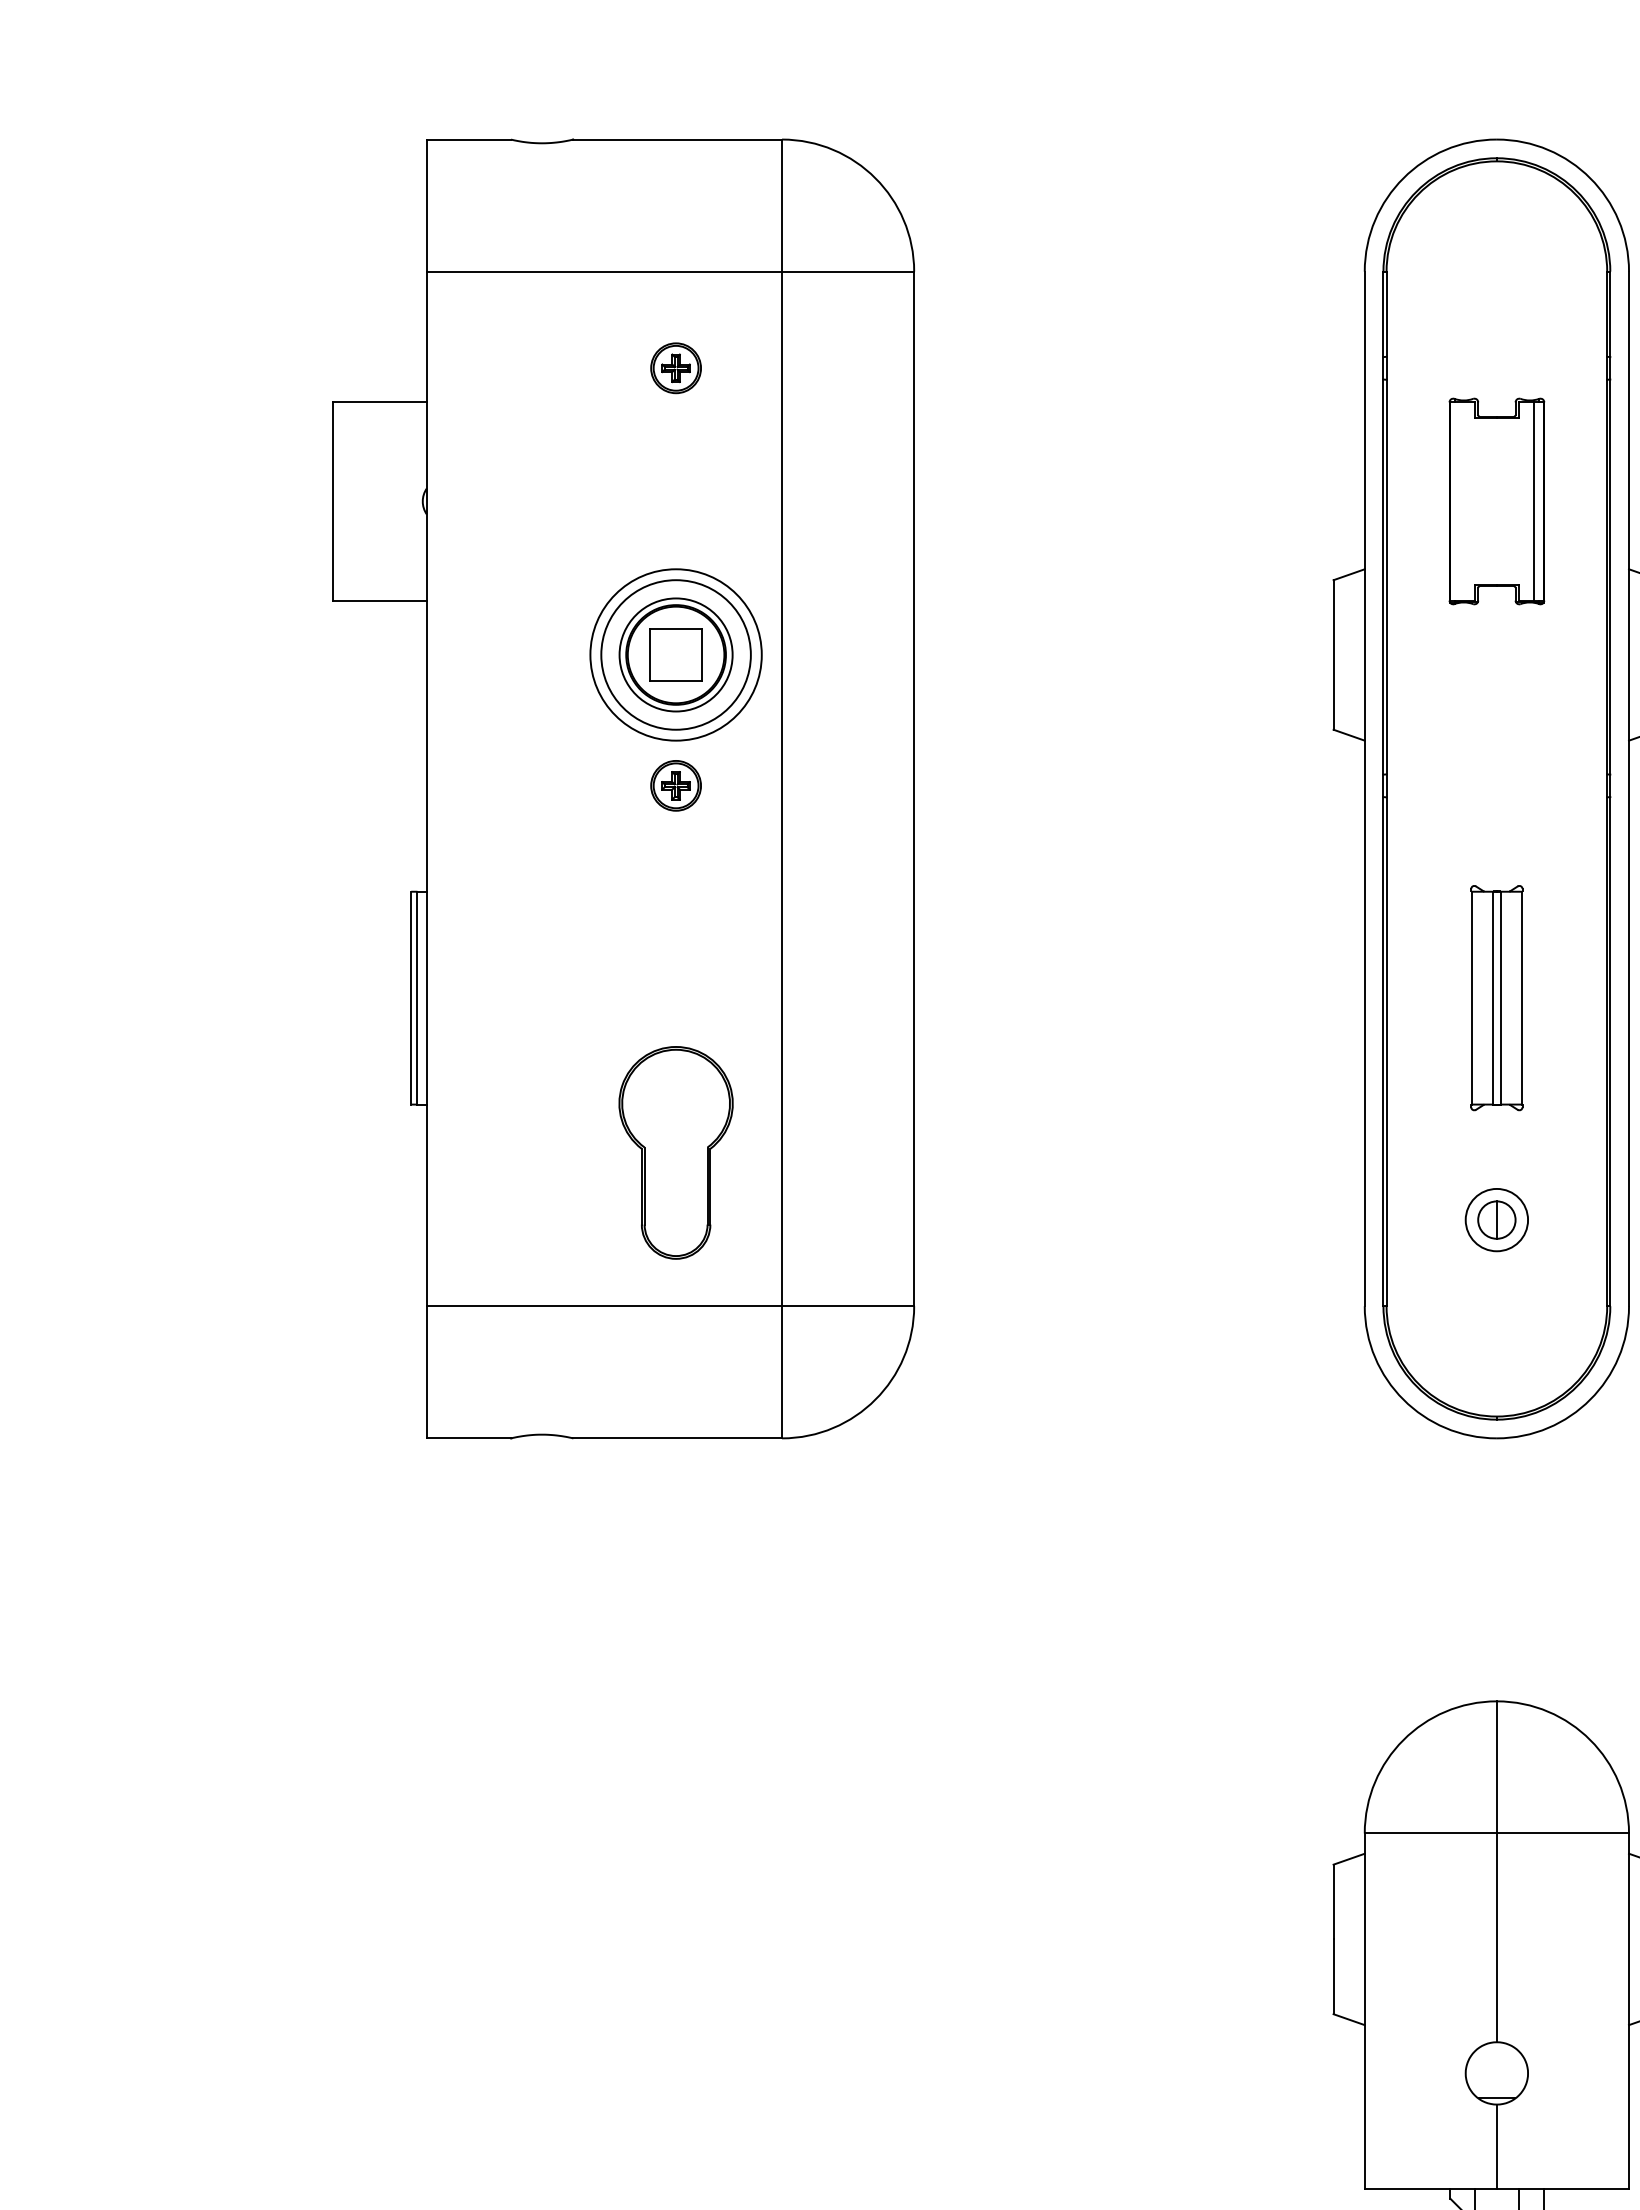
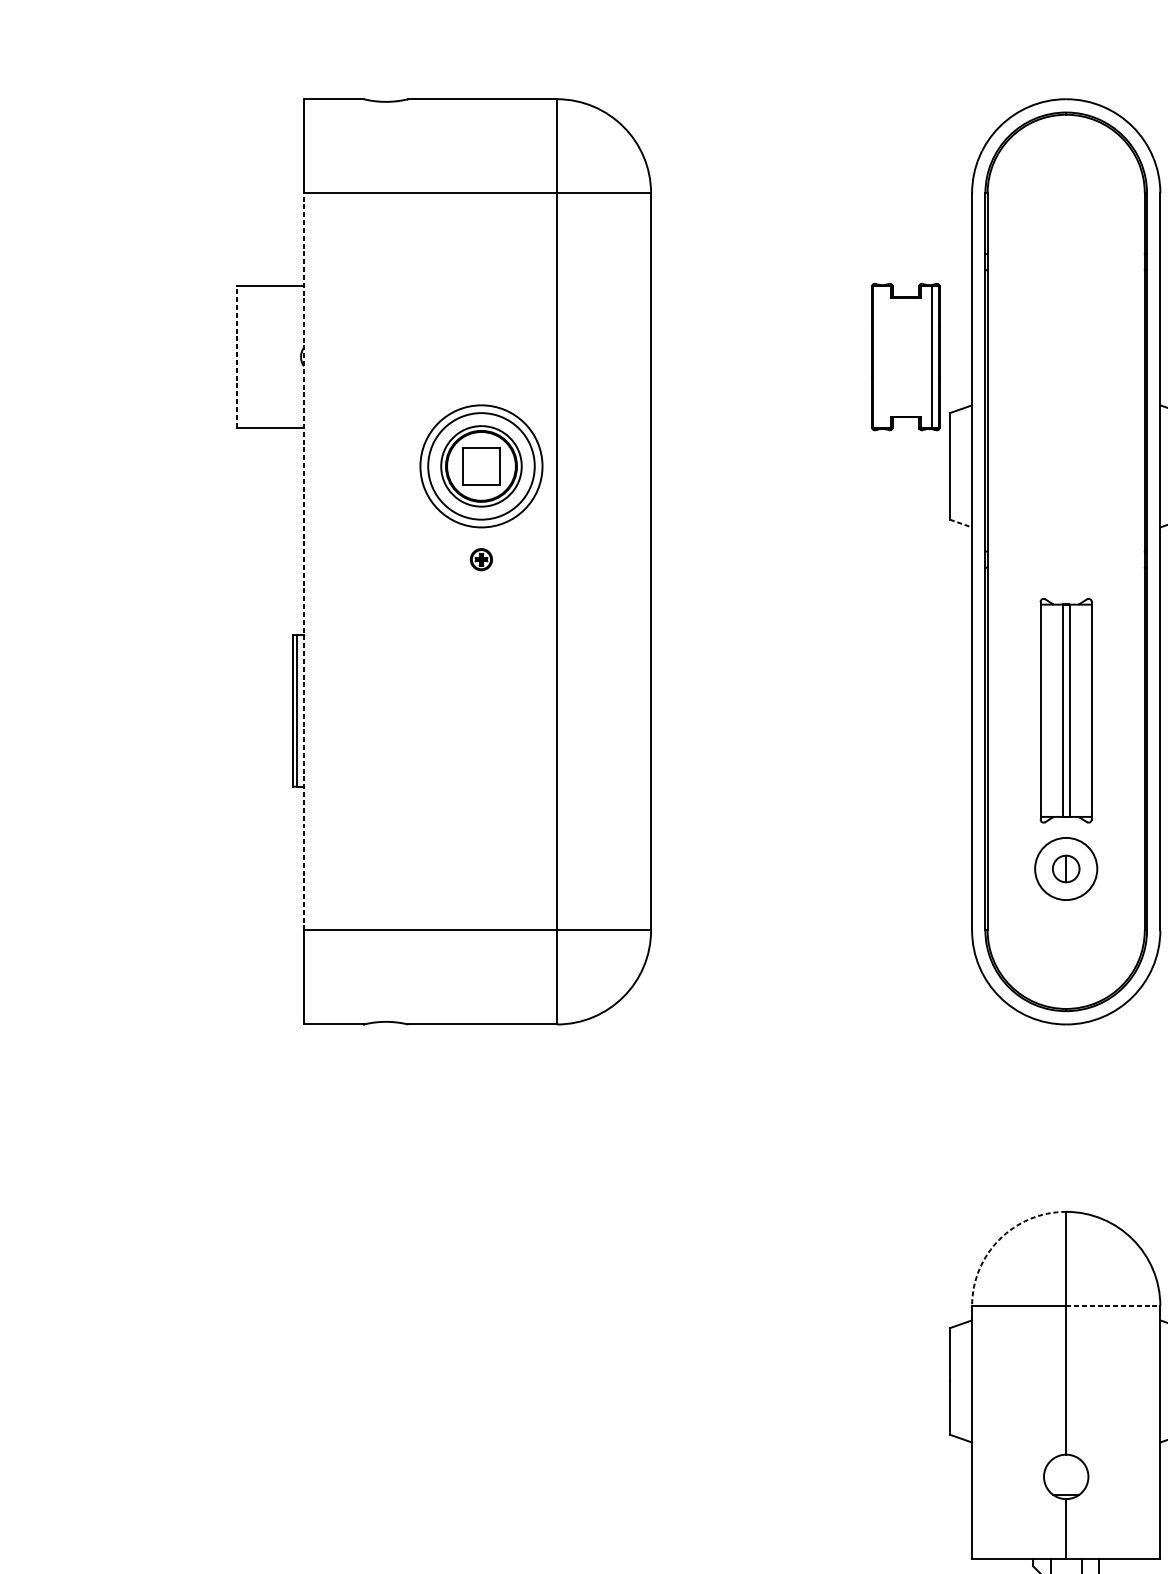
part: (675, 368) -> (481, 262), removed
line: (333, 500) -> (237, 356), solid -> dashed
part: (1496, 501) -> (905, 357), moved
line: (1349, 735) -> (961, 523), solid -> dashed
part: (675, 785) -> (481, 559), size x0.6
line: (426, 788) -> (303, 561), solid -> dashed
part: (1496, 998) -> (1065, 711), size x1.4
part: (675, 1152) -> (481, 820), removed
circle: (1496, 1219) -> (1065, 868), size x1.4
arc: (1403, 1740) -> (999, 1239), solid -> dashed
line: (1563, 1833) -> (1113, 1305), solid -> dashed

